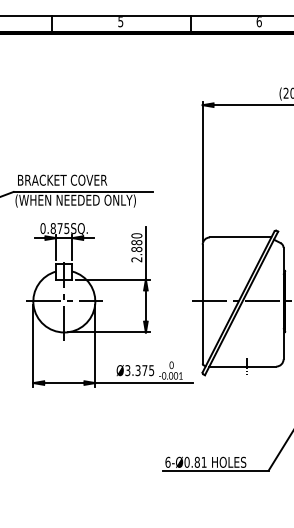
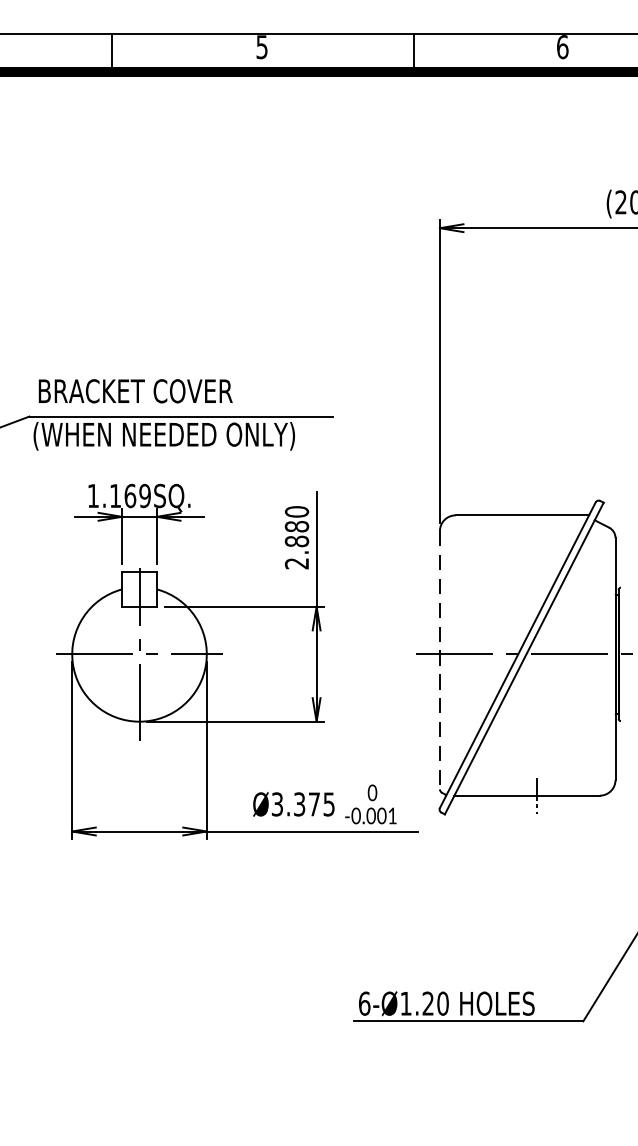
text: (54, 228) -> (118, 495), 0.875SQ. -> 1.169SQ.
line: (202, 304) -> (439, 660), solid -> dashed
text: (195, 461) -> (424, 1001), 6-Ø0.81 -> 6-Ø1.20

